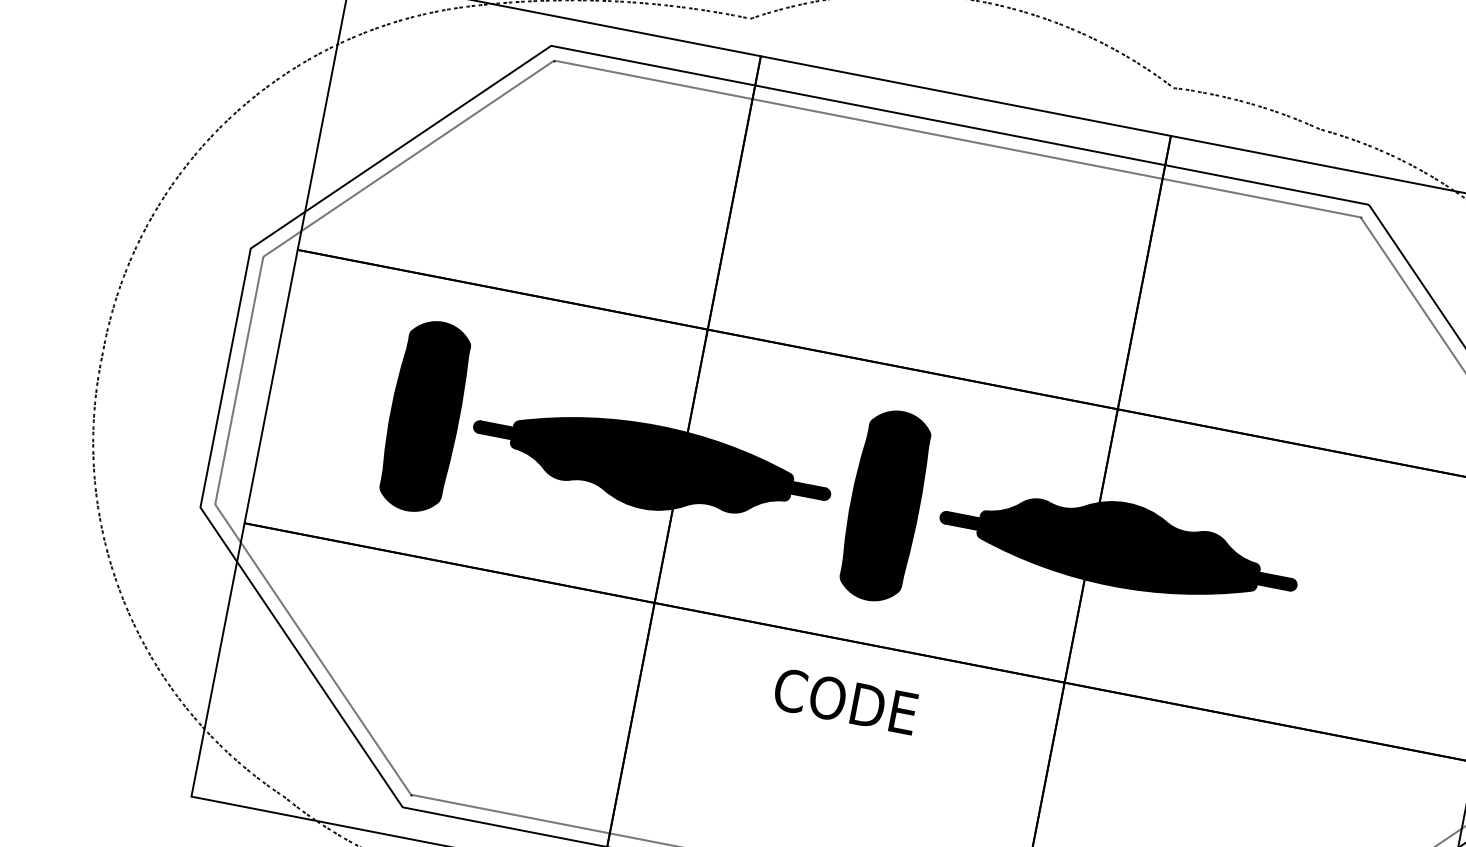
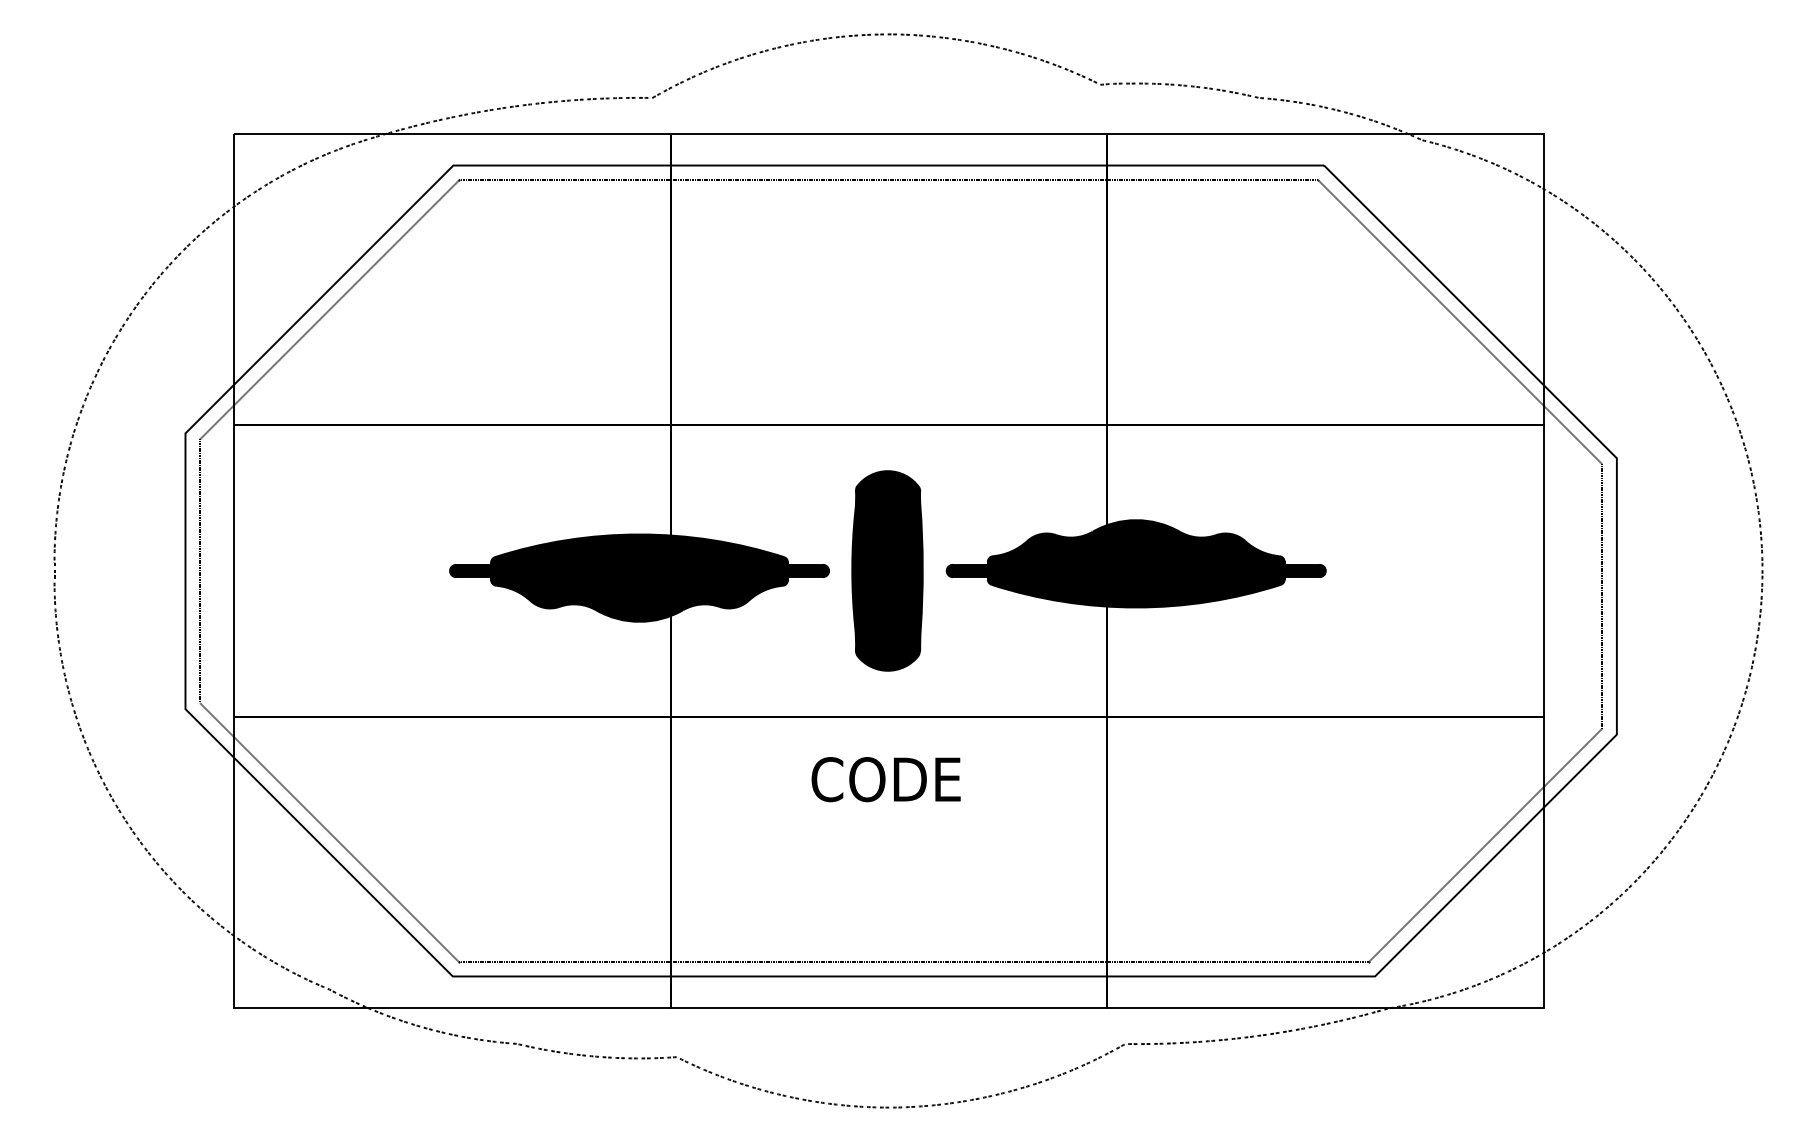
part: (424, 415) -> (397, 570), removed

